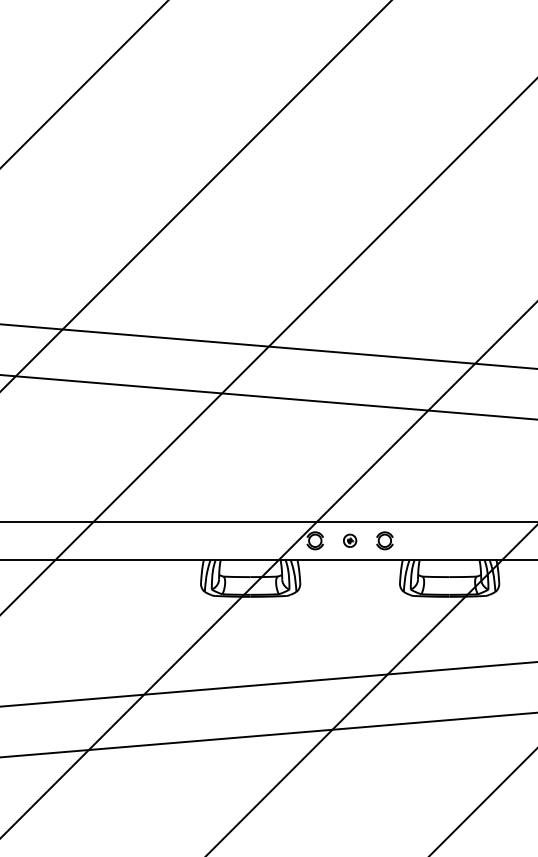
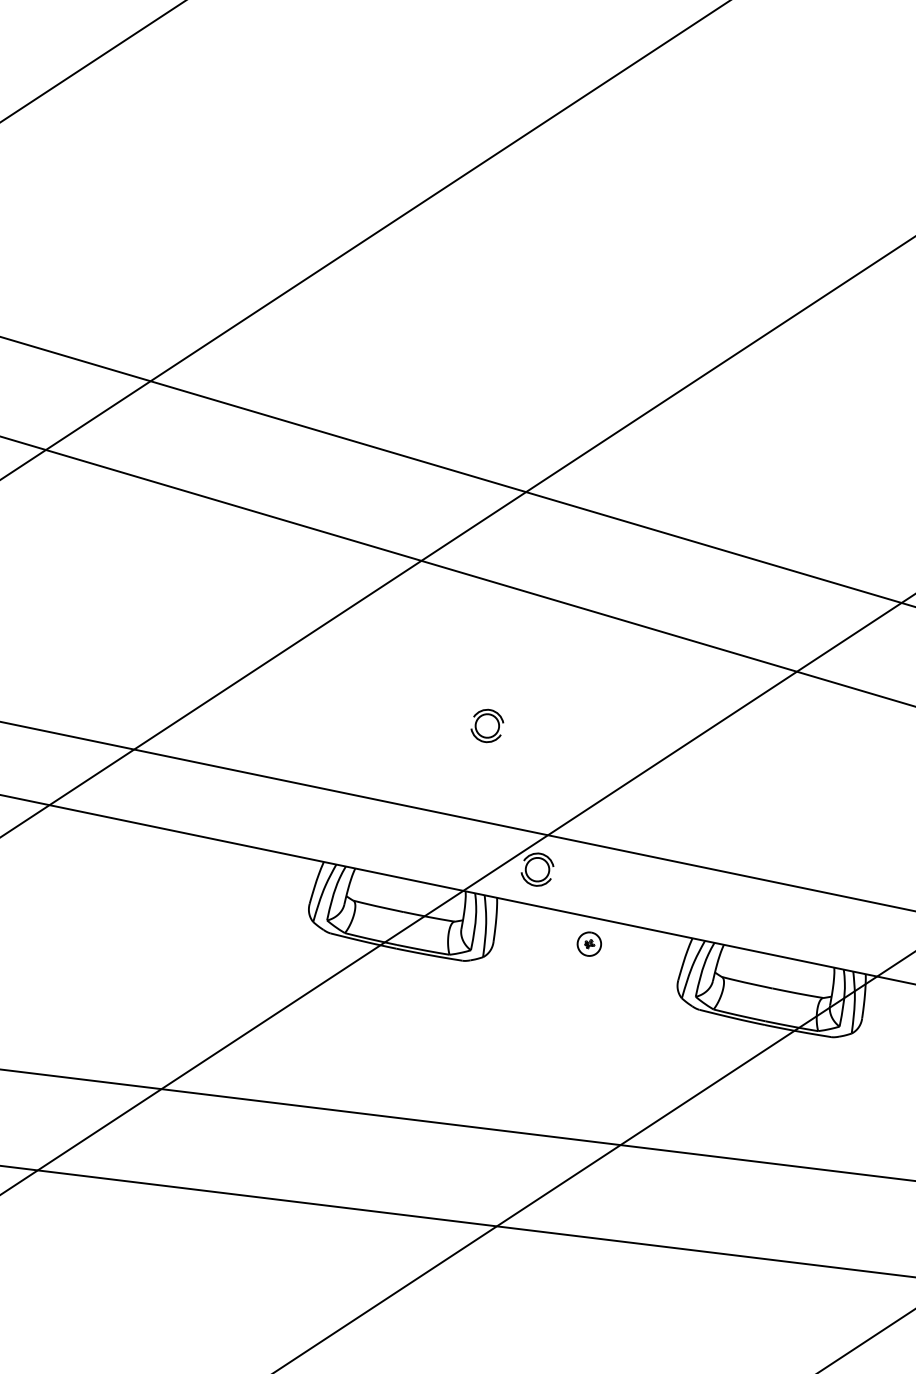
part: (350, 540) -> (590, 943), moved
part: (384, 540) -> (486, 725), moved

